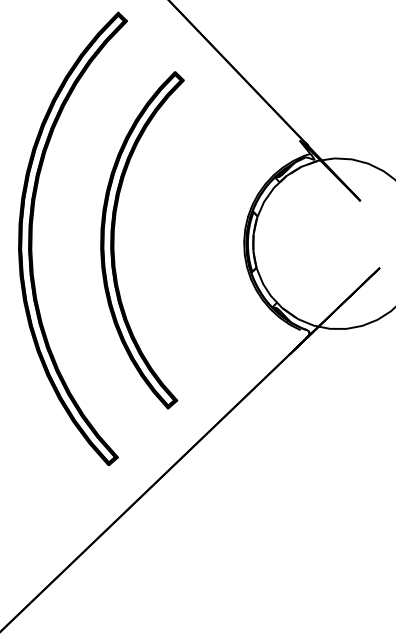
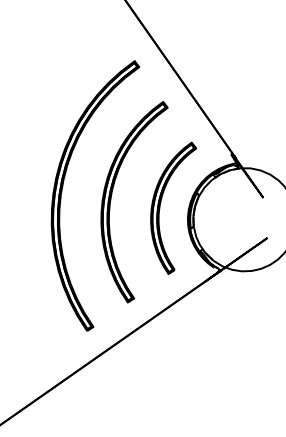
part: (197, 236) -> (161, 202), added

